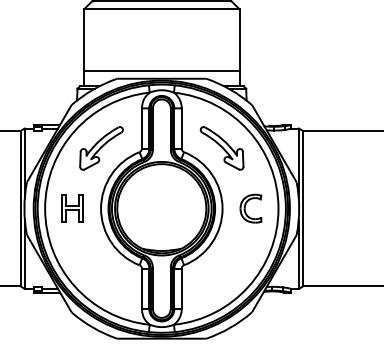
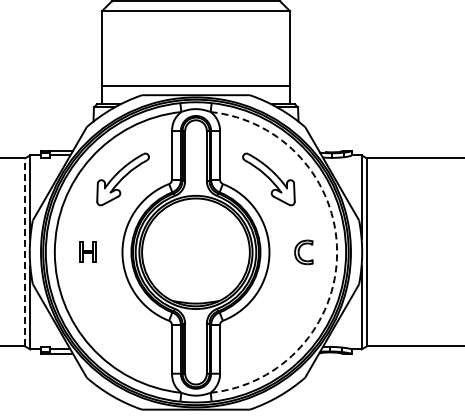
line: (20, 207) -> (25, 251), solid -> dashed
part: (72, 208) -> (87, 252), size x0.6
part: (250, 208) -> (303, 252), size x0.7
arc: (278, 208) -> (337, 252), solid -> dashed

